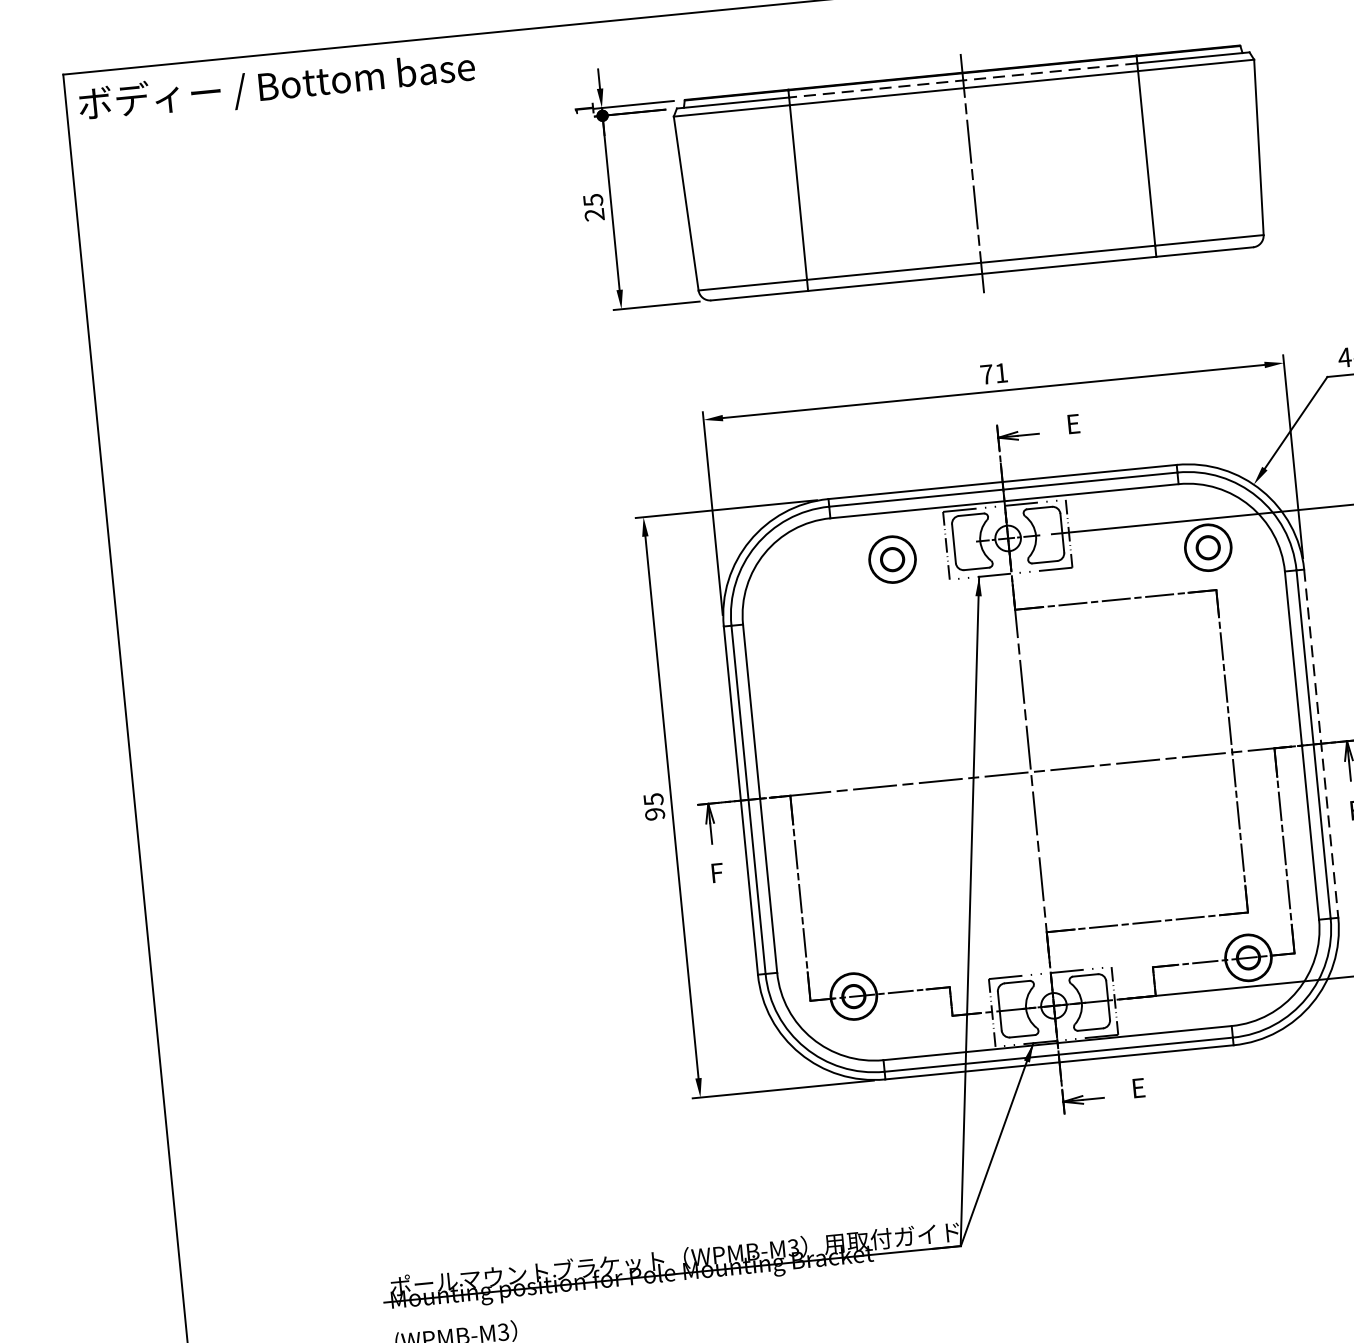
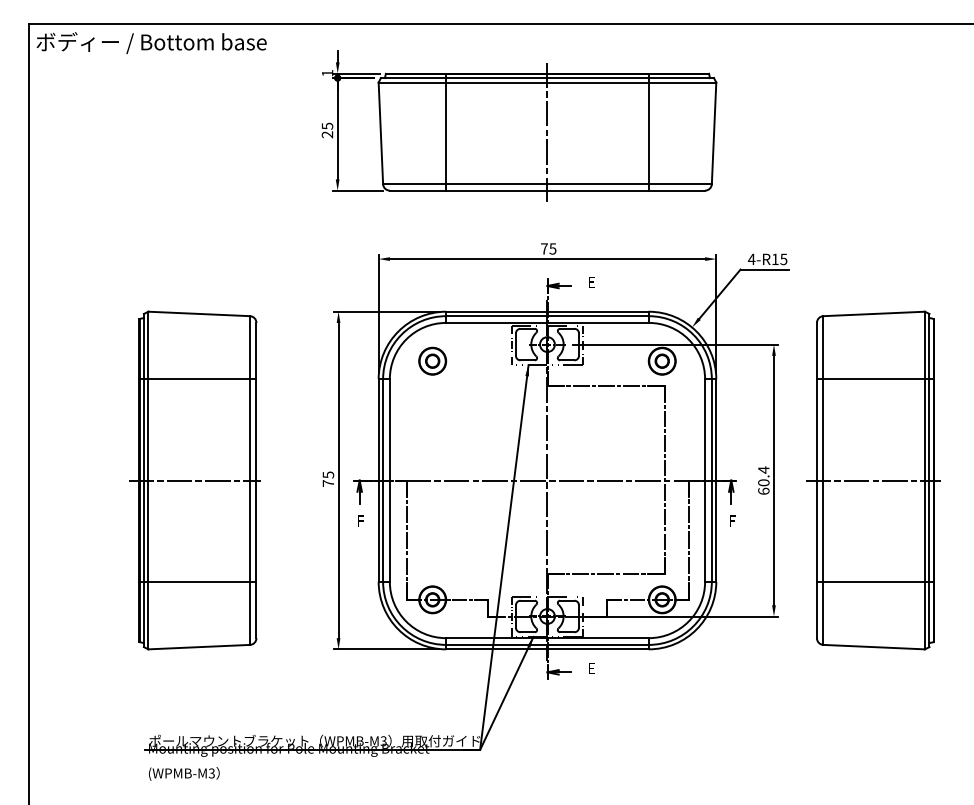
line: (961, 81) -> (546, 78), dashed -> solid
text: (1000, 372) -> (552, 248), 71 -> 75
part: (892, 558) -> (432, 360), moved
line: (1321, 745) -> (716, 481), dashed -> solid
text: (655, 814) -> (328, 483), 95 -> 75
part: (424, 831) -> (194, 480), added

